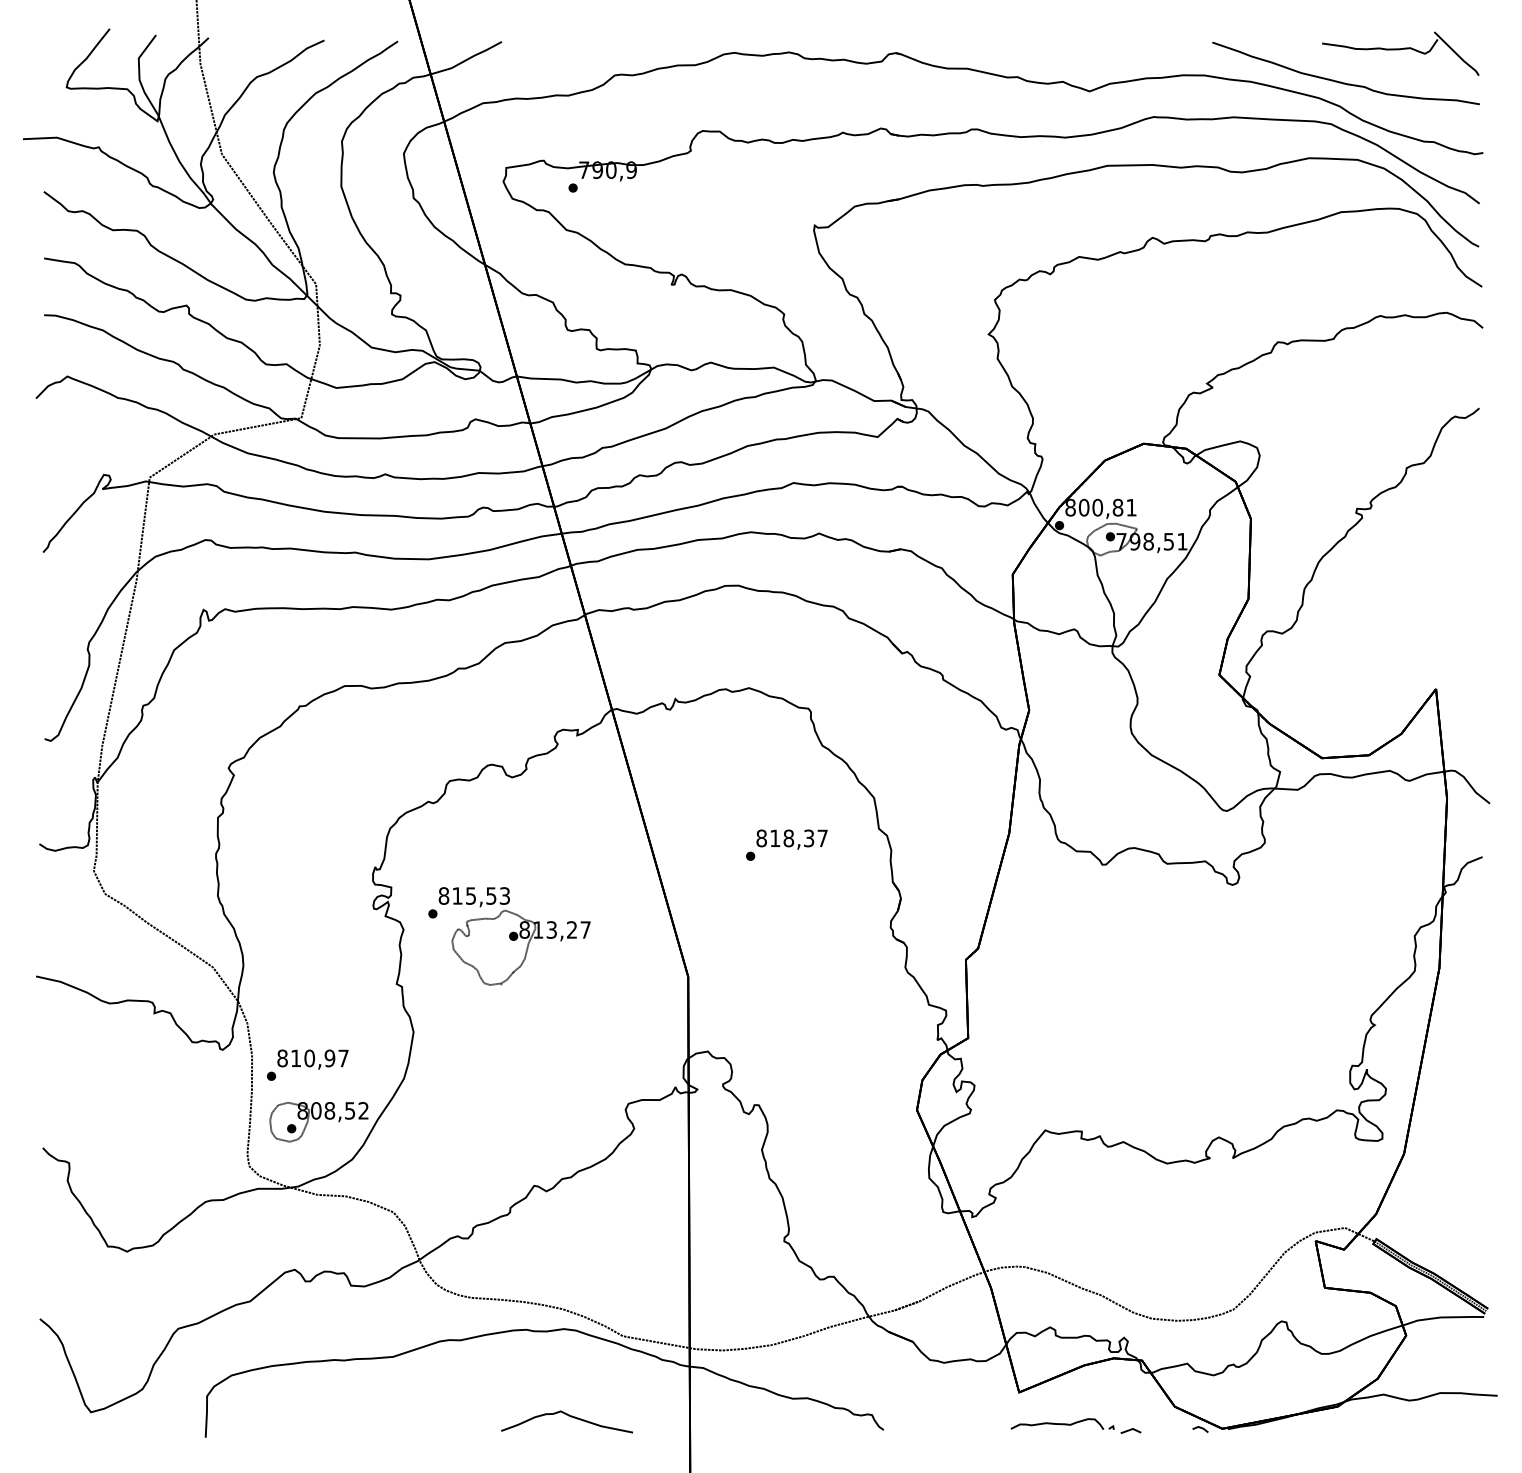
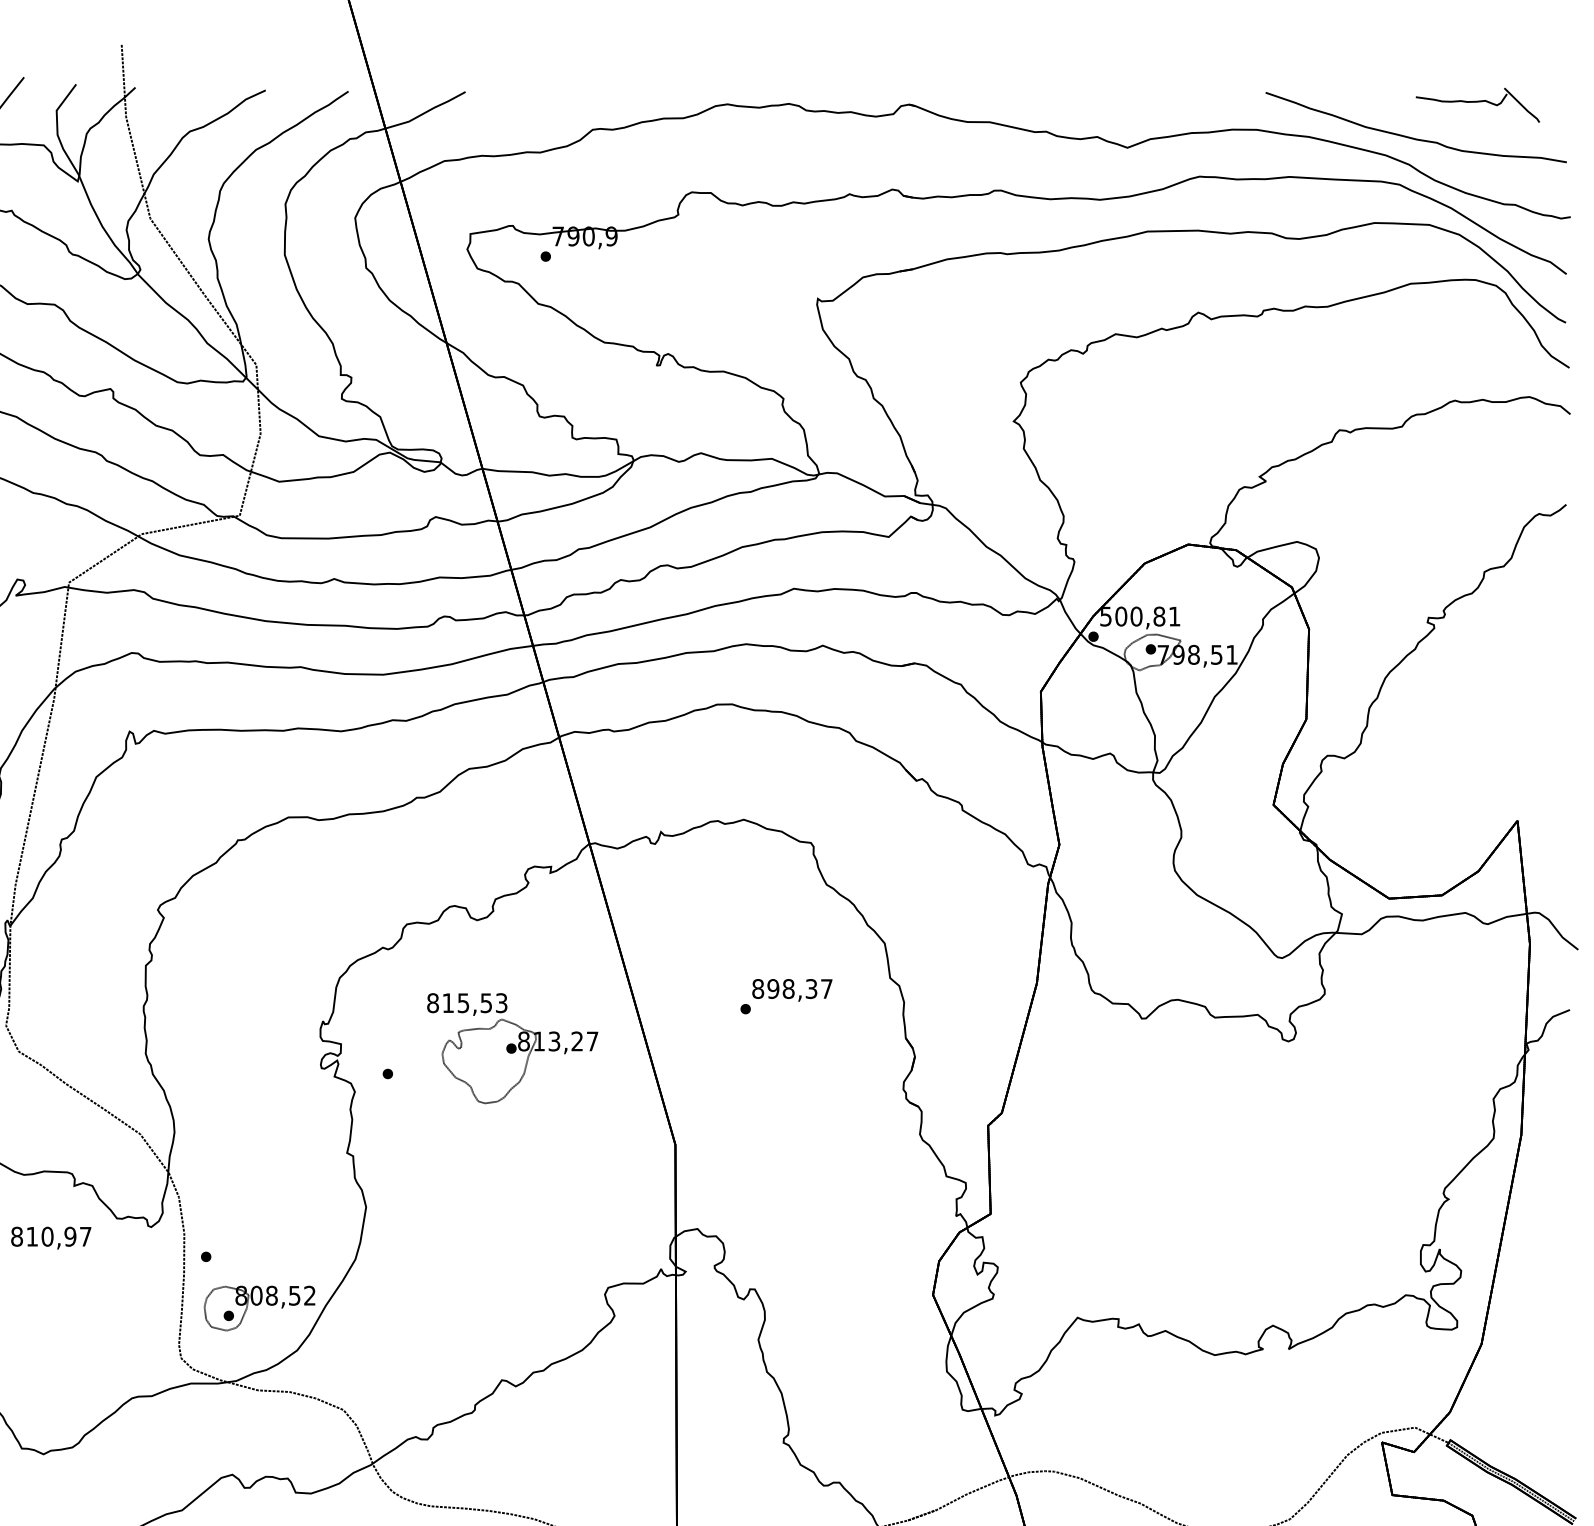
part: (1400, 53) -> (1477, 105), size x0.7
text: (1070, 507) -> (1105, 616), 800,81 -> 500,81
text: (774, 838) -> (772, 989), 818,37 -> 898,37
part: (514, 936) -> (512, 1048), moved
text: (312, 1059) -> (50, 1237), moved

